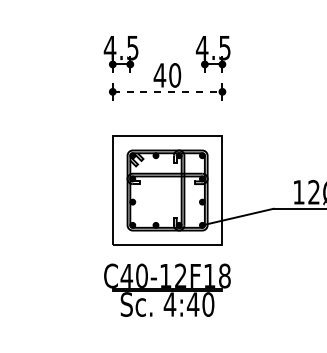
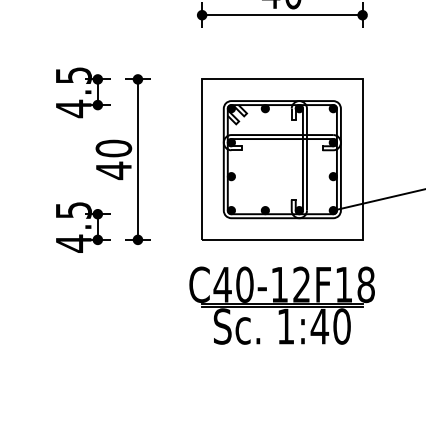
line: (167, 91) -> (282, 14), dashed -> solid
part: (45, 190) -> (103, 159), added
text: (169, 304) -> (285, 326), 4:40 -> 1:40

